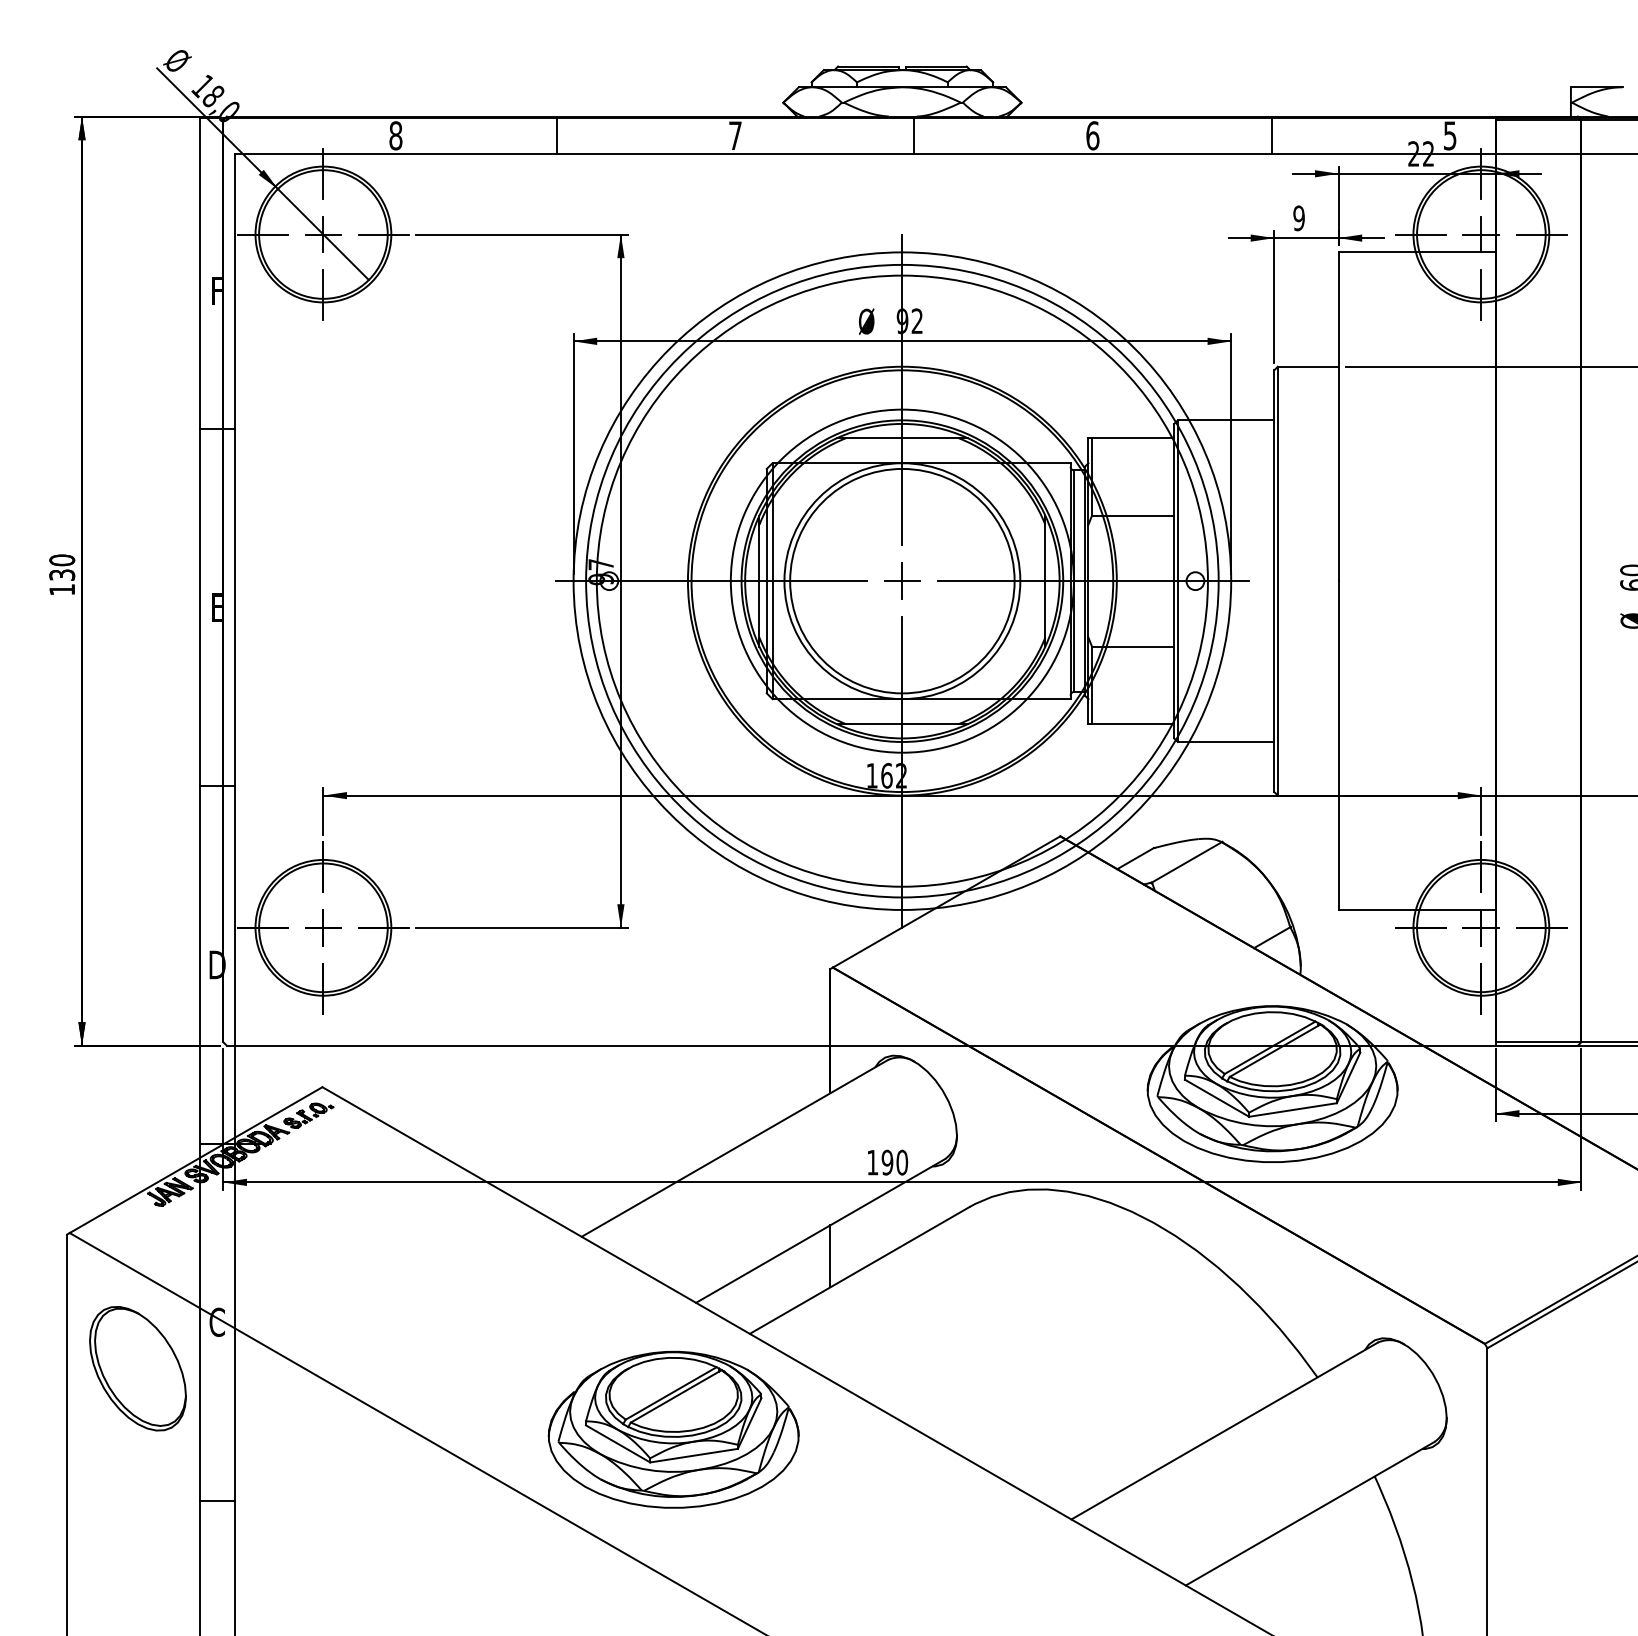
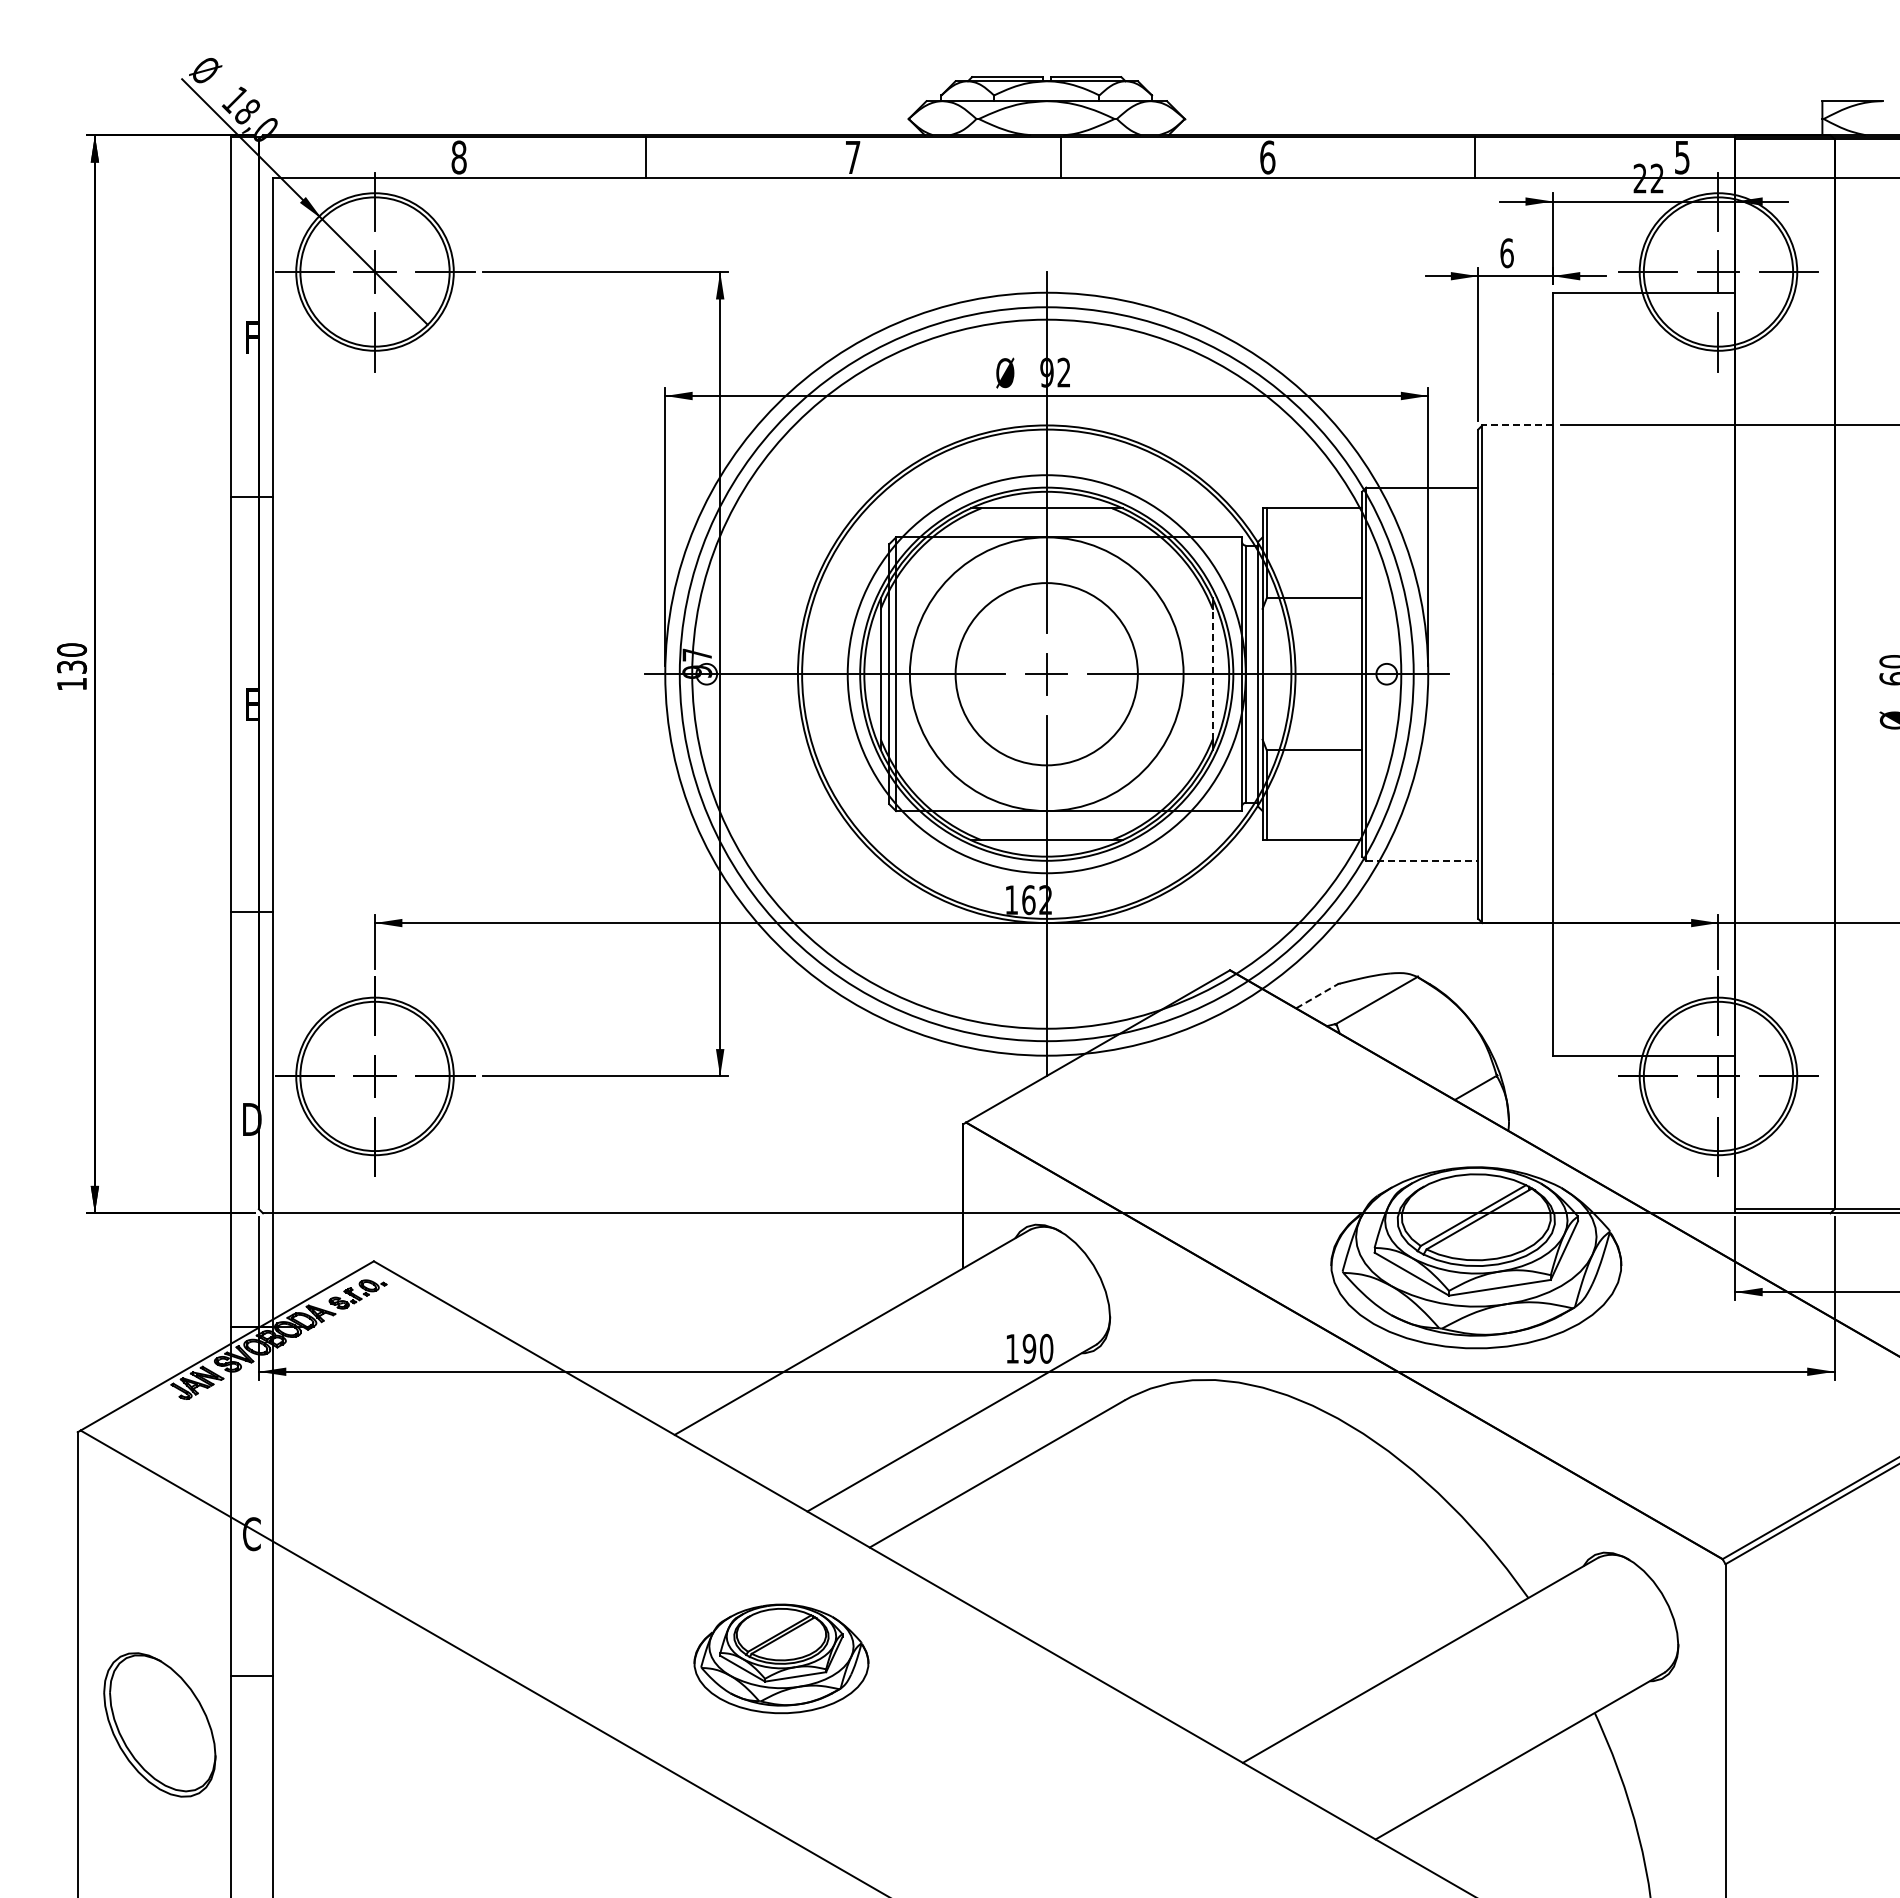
text: (1298, 218) -> (1506, 253), 9 -> 6
line: (1308, 366) -> (1517, 425), solid -> dashed
line: (1045, 580) -> (1212, 673), solid -> dashed
circle: (902, 581) -> (1046, 674), size x0.7
line: (1226, 741) -> (1422, 860), solid -> dashed
line: (1135, 858) -> (1317, 996), solid -> dashed
line: (830, 1256) -> (963, 1457), removed
part: (137, 1368) -> (159, 1724), moved
part: (673, 1429) -> (781, 1658), size x0.6
line: (216, 1501) -> (251, 1676), moved

